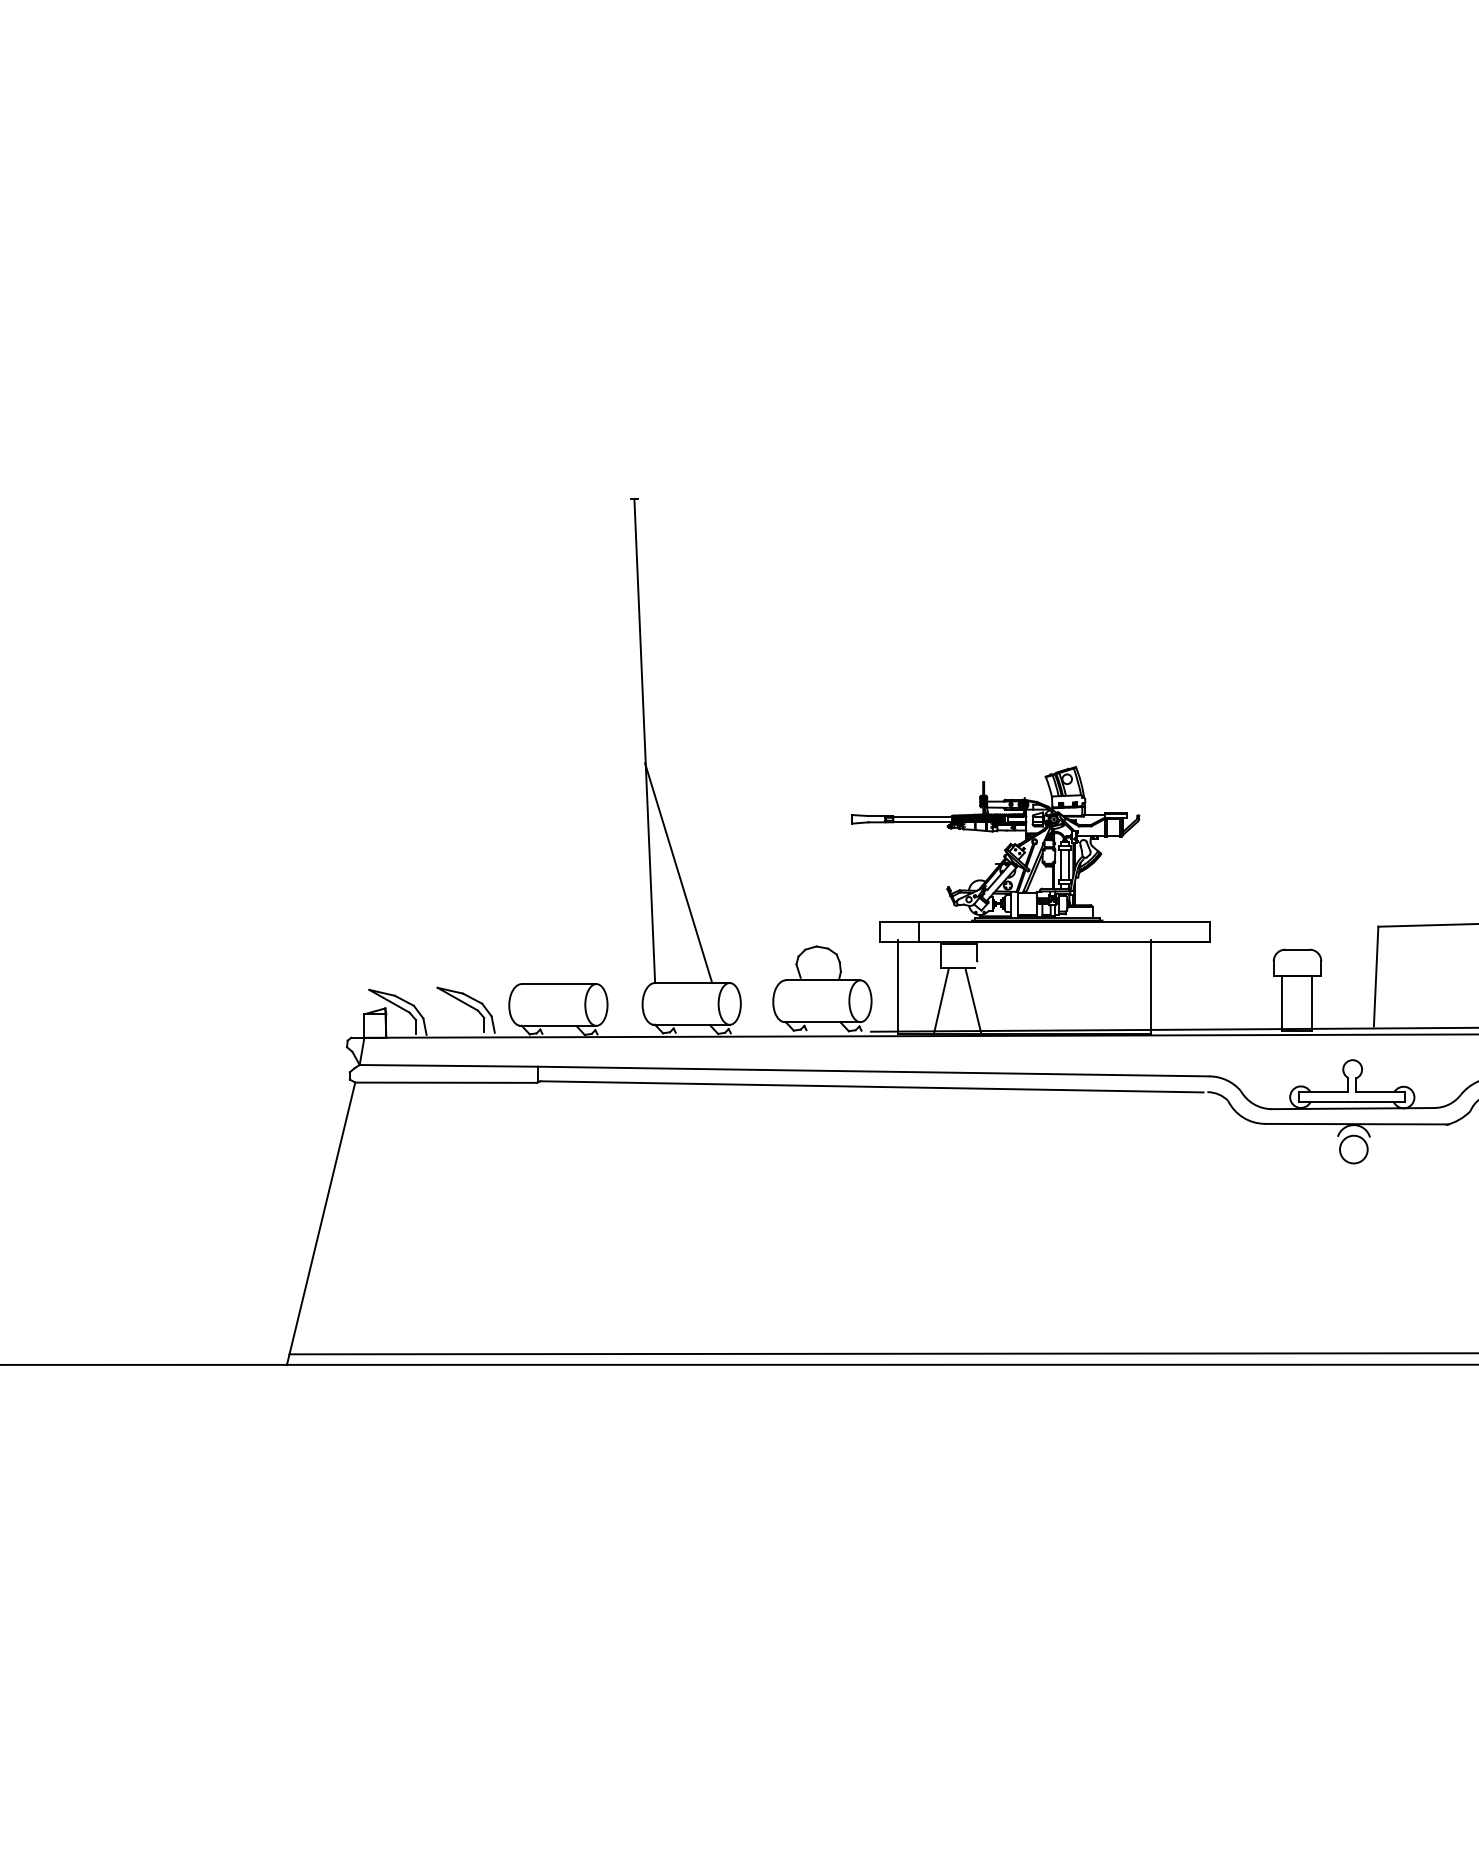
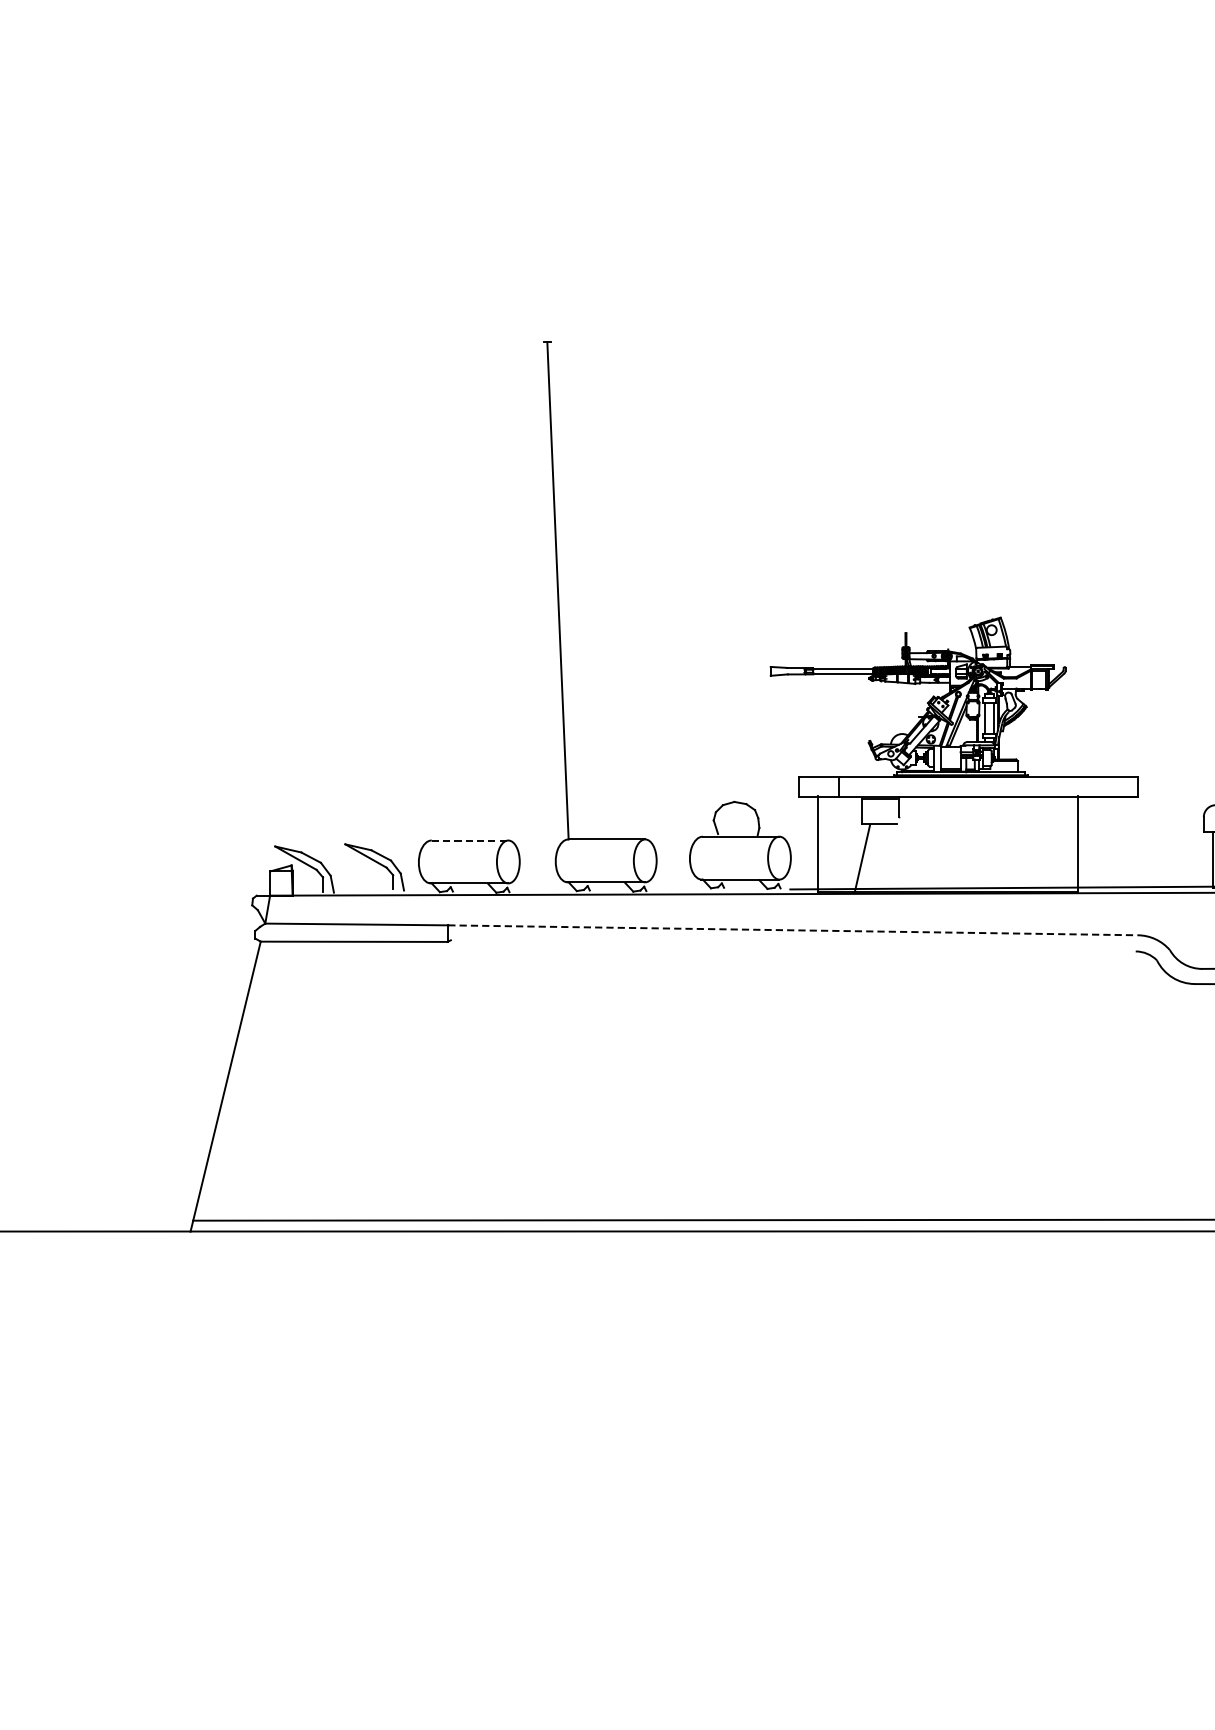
line: (678, 873) -> (592, 726), removed
line: (559, 984) -> (470, 840), solid -> dashed
line: (973, 1000) -> (895, 857), removed
line: (873, 1071) -> (792, 930), solid -> dashed
line: (871, 1086) -> (790, 945), removed

